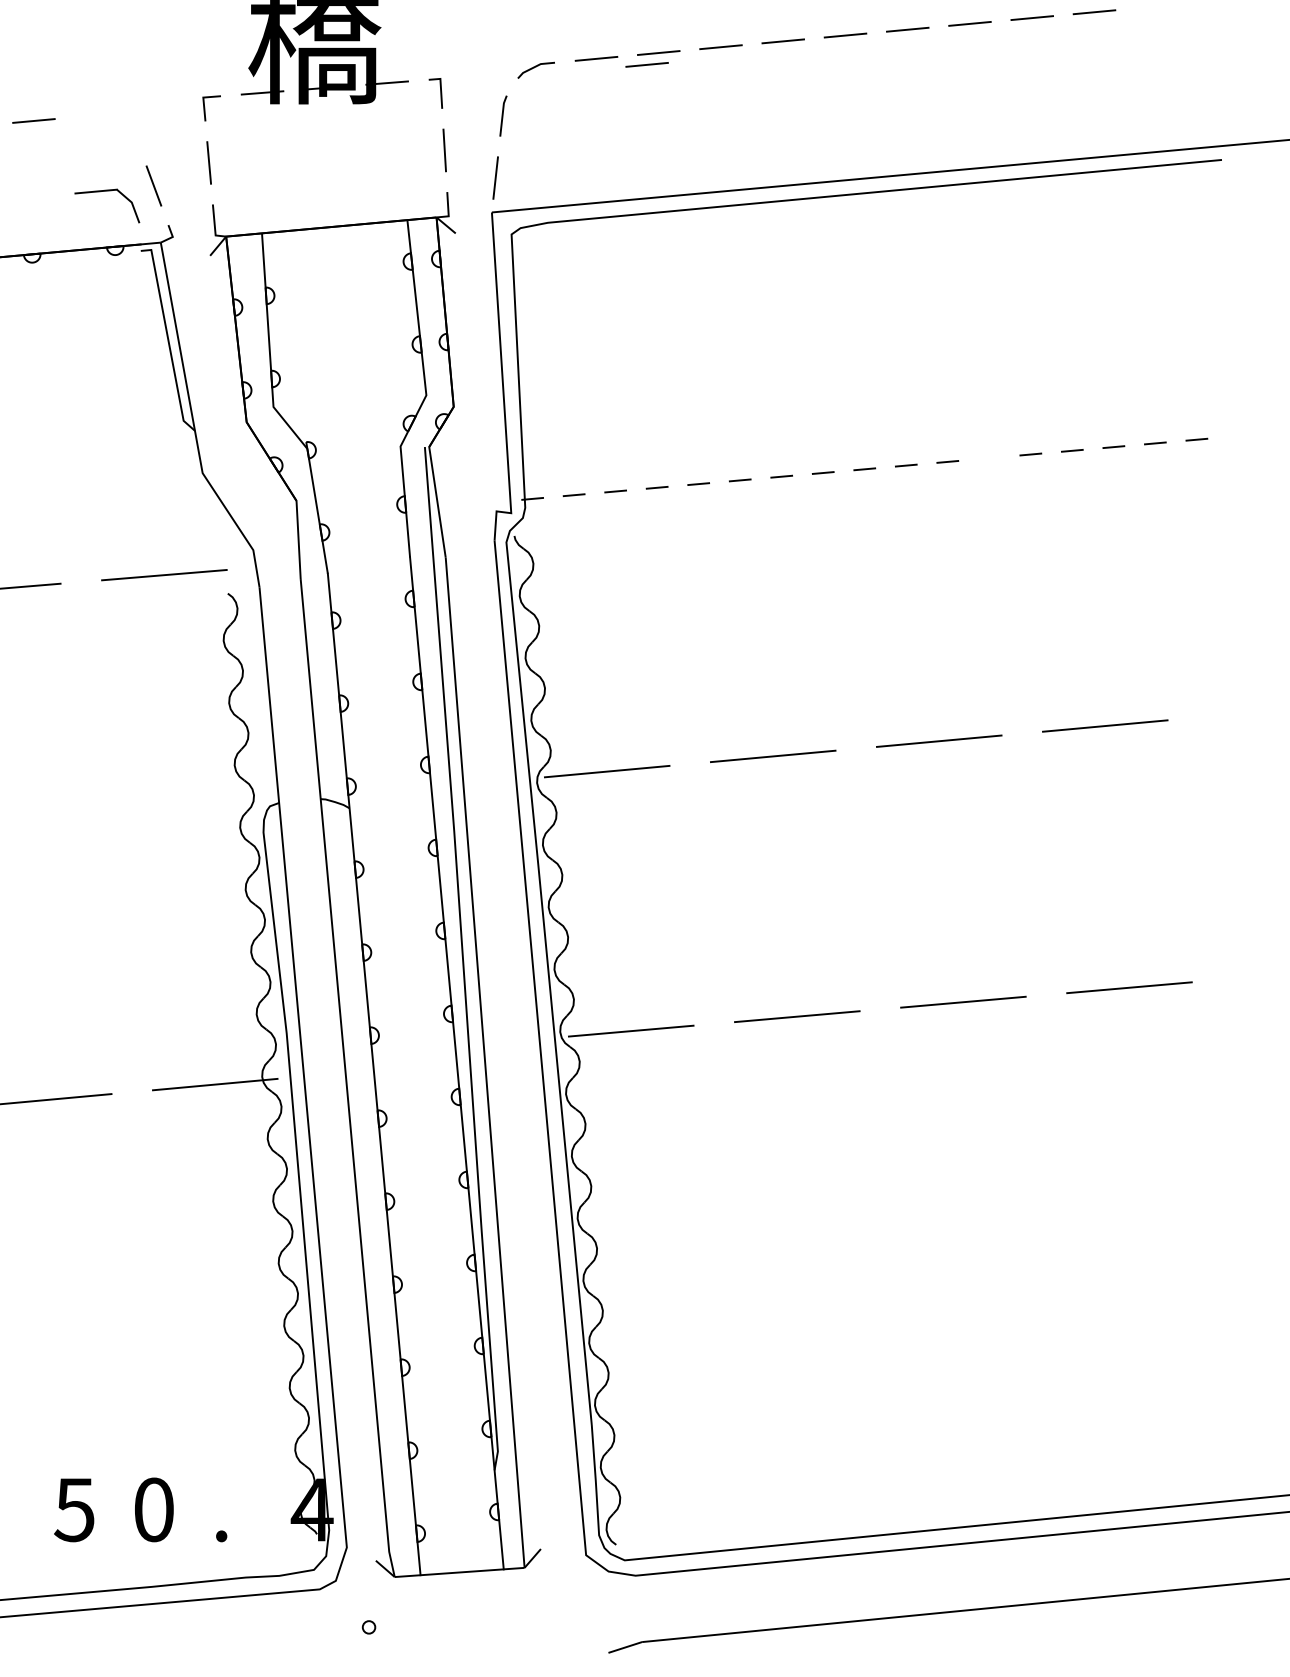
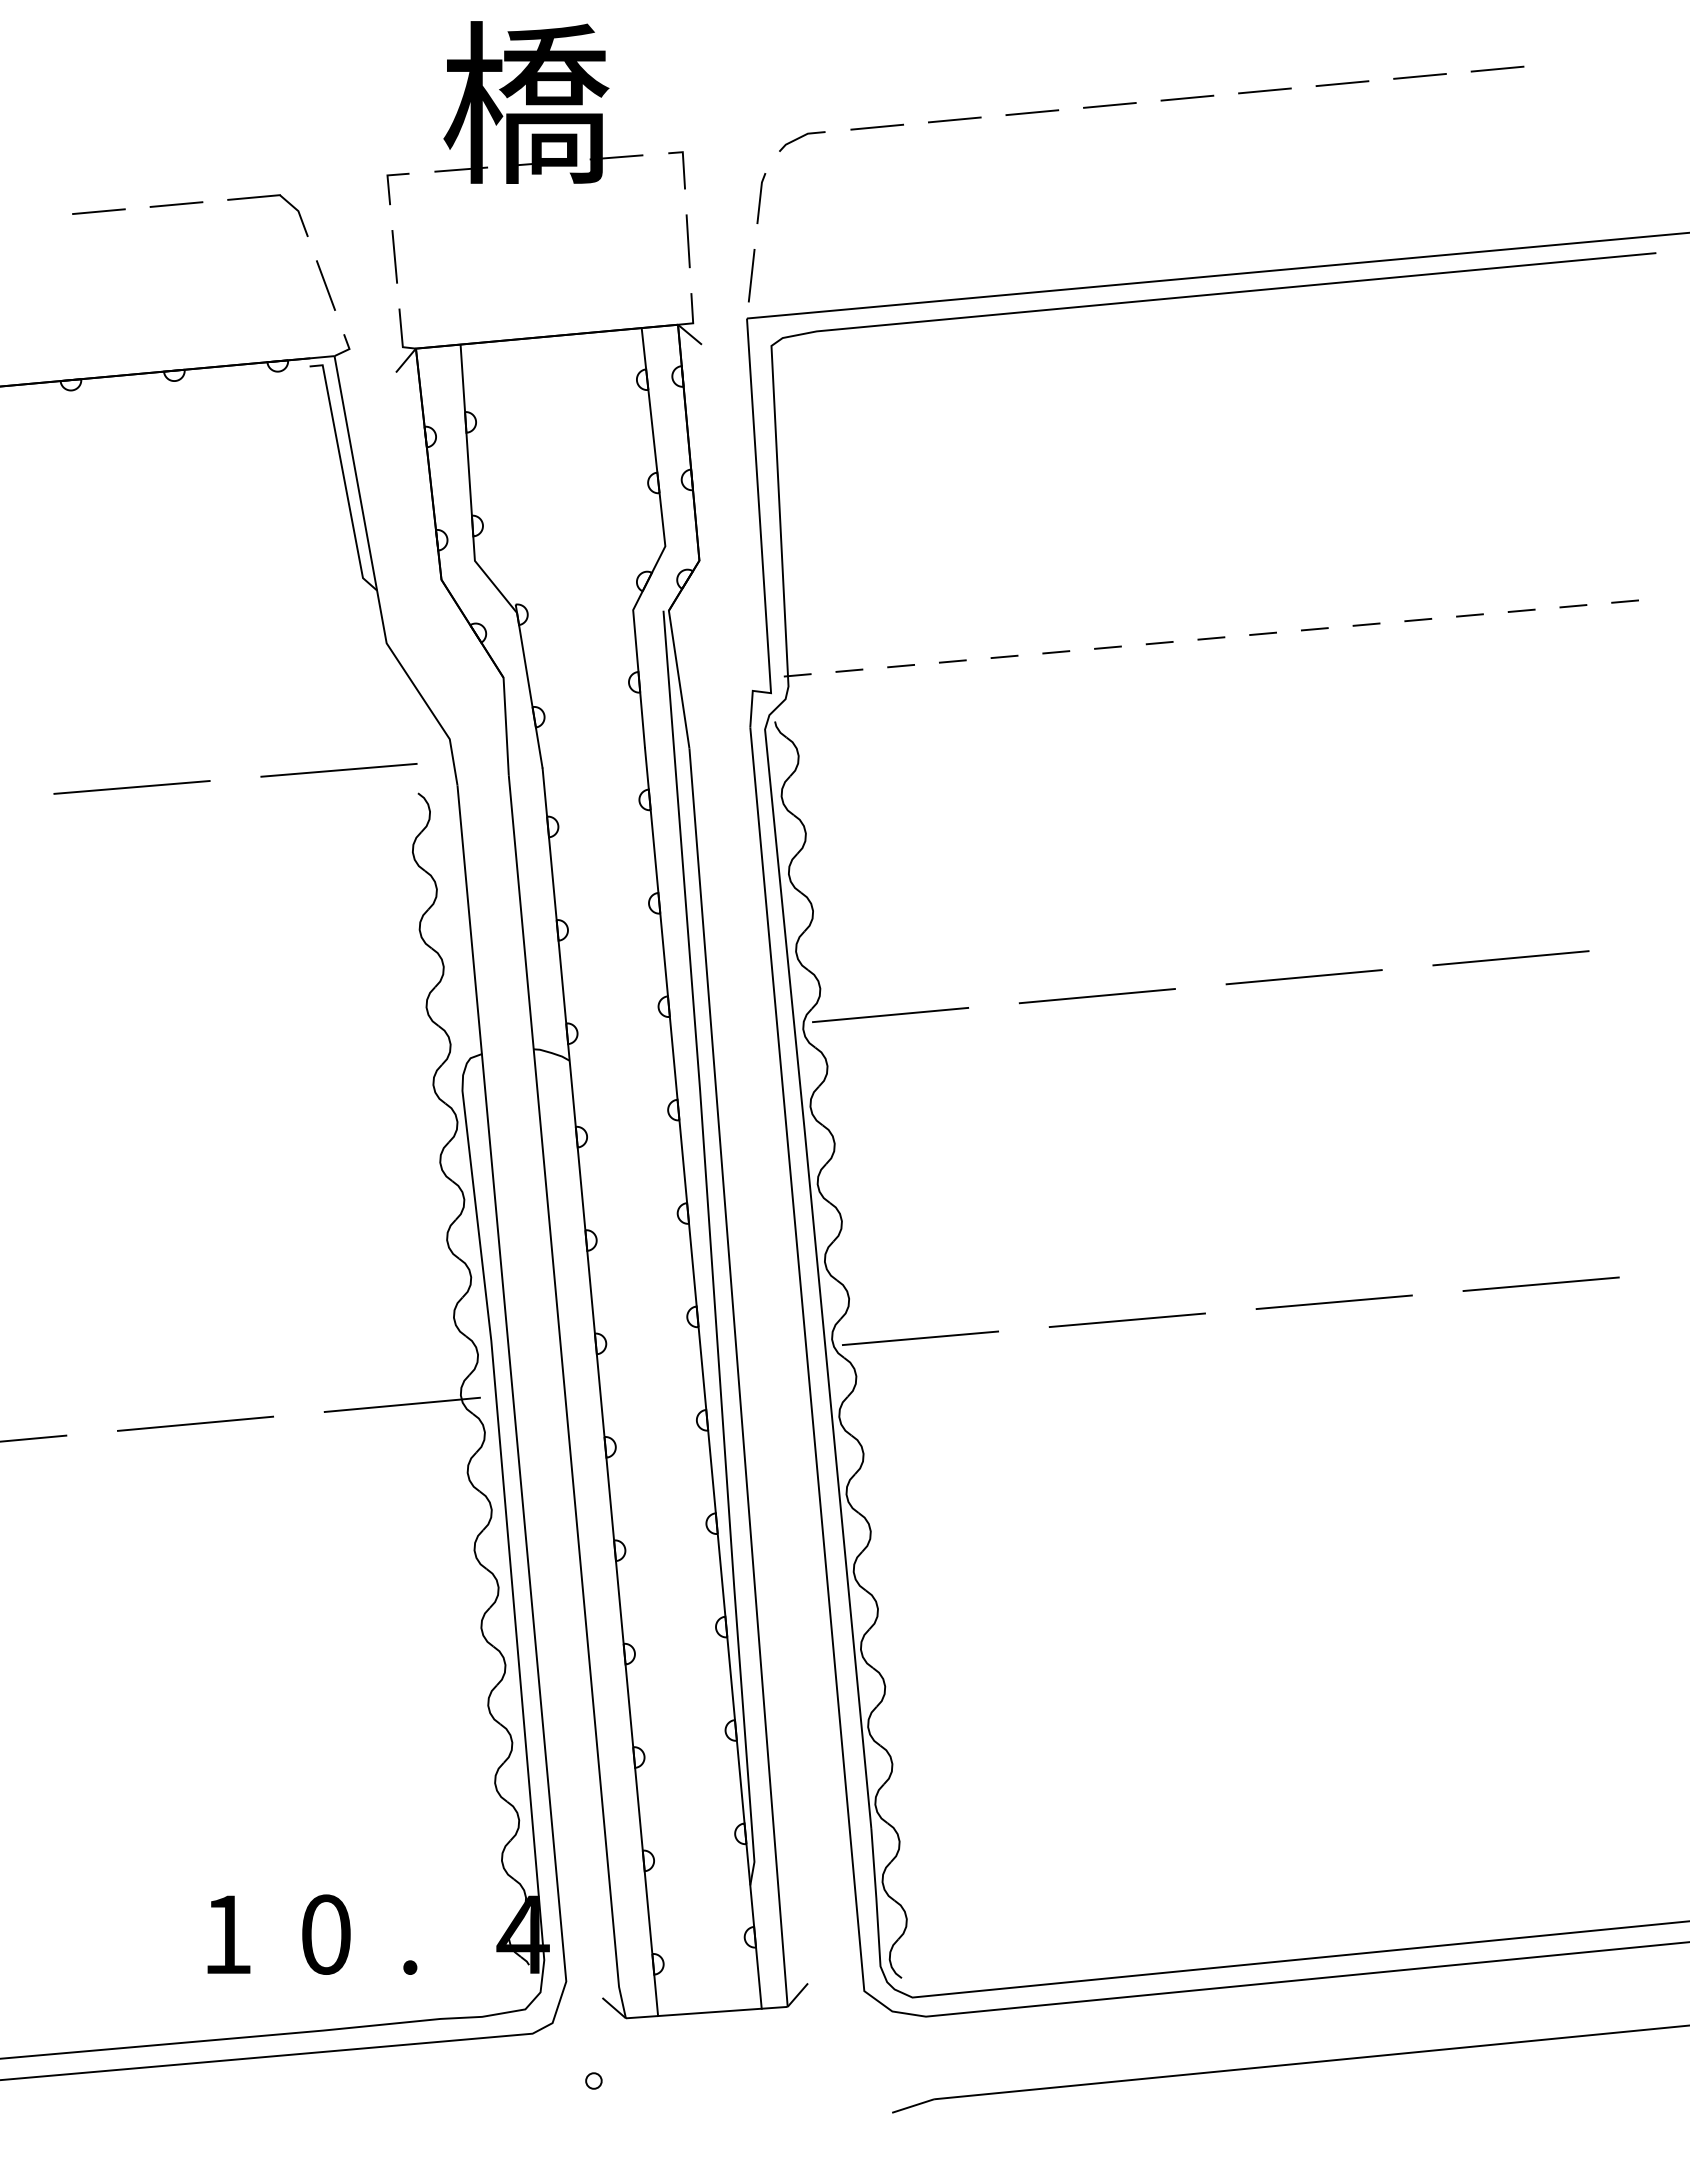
line: (647, 64) -> (940, 134), removed
part: (106, 191) -> (267, 197), moved
line: (989, 458) -> (1366, 624), added
text: (74, 1509) -> (226, 1934), 5 -> 1

